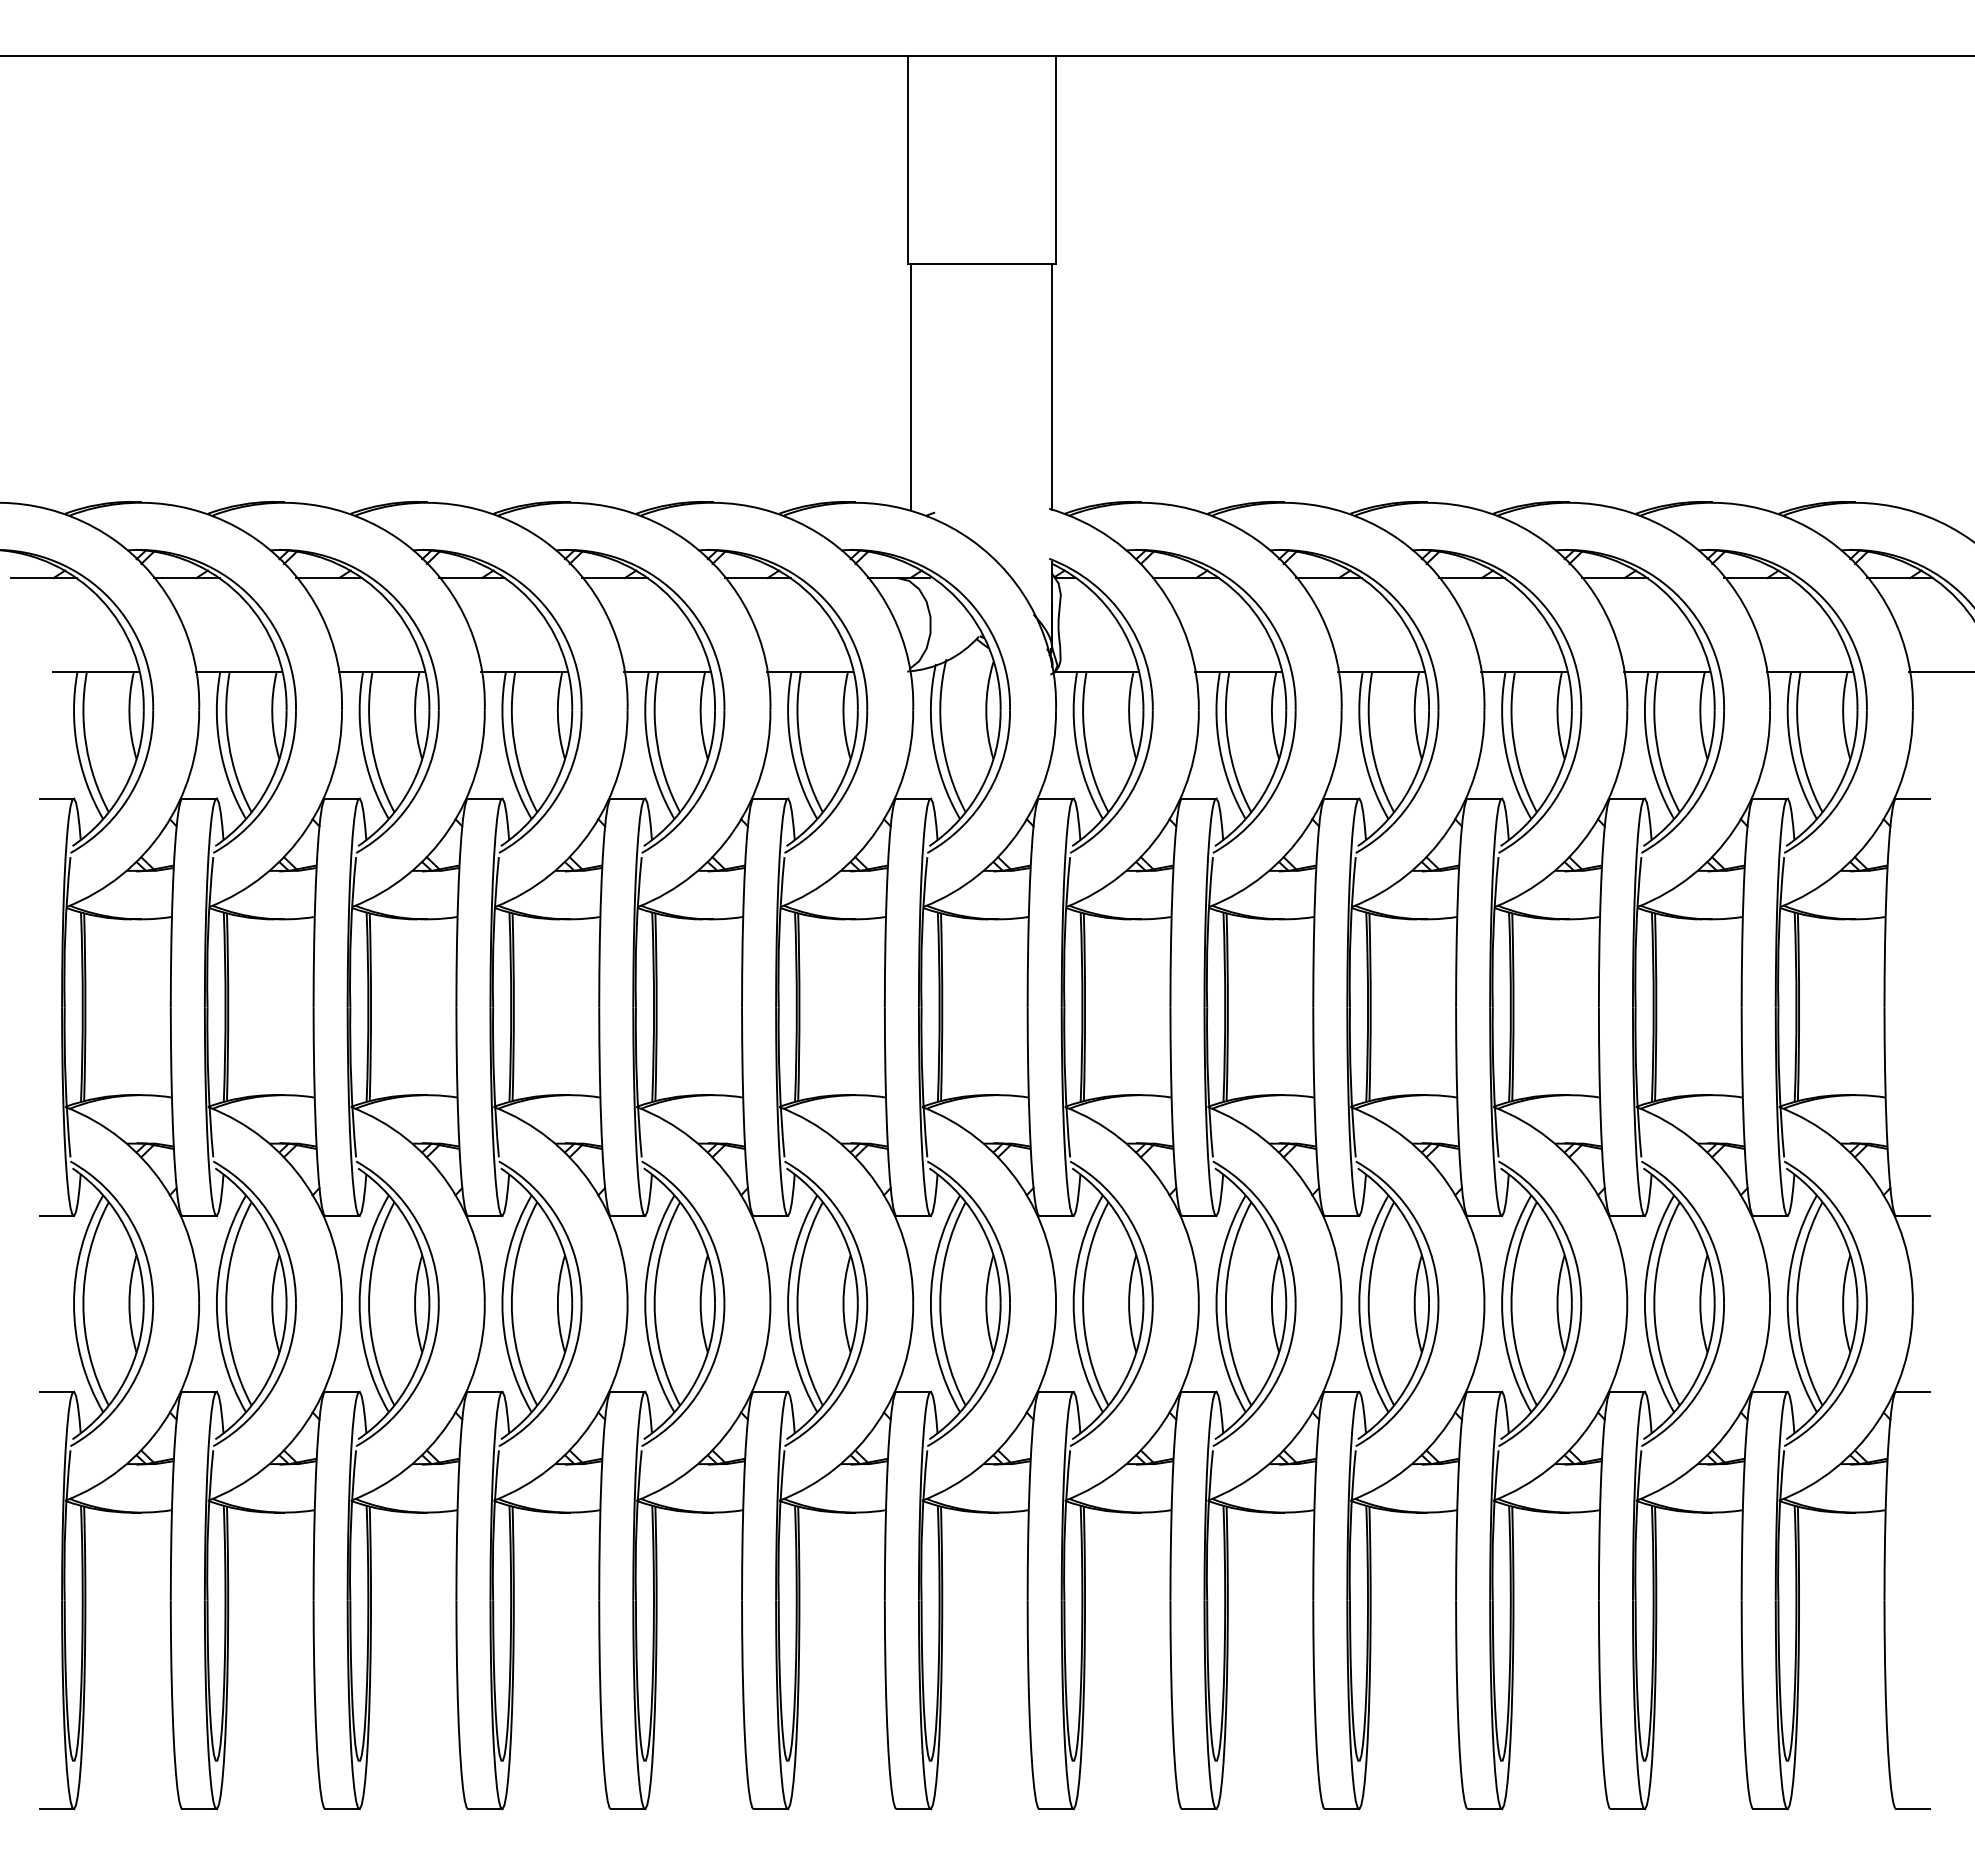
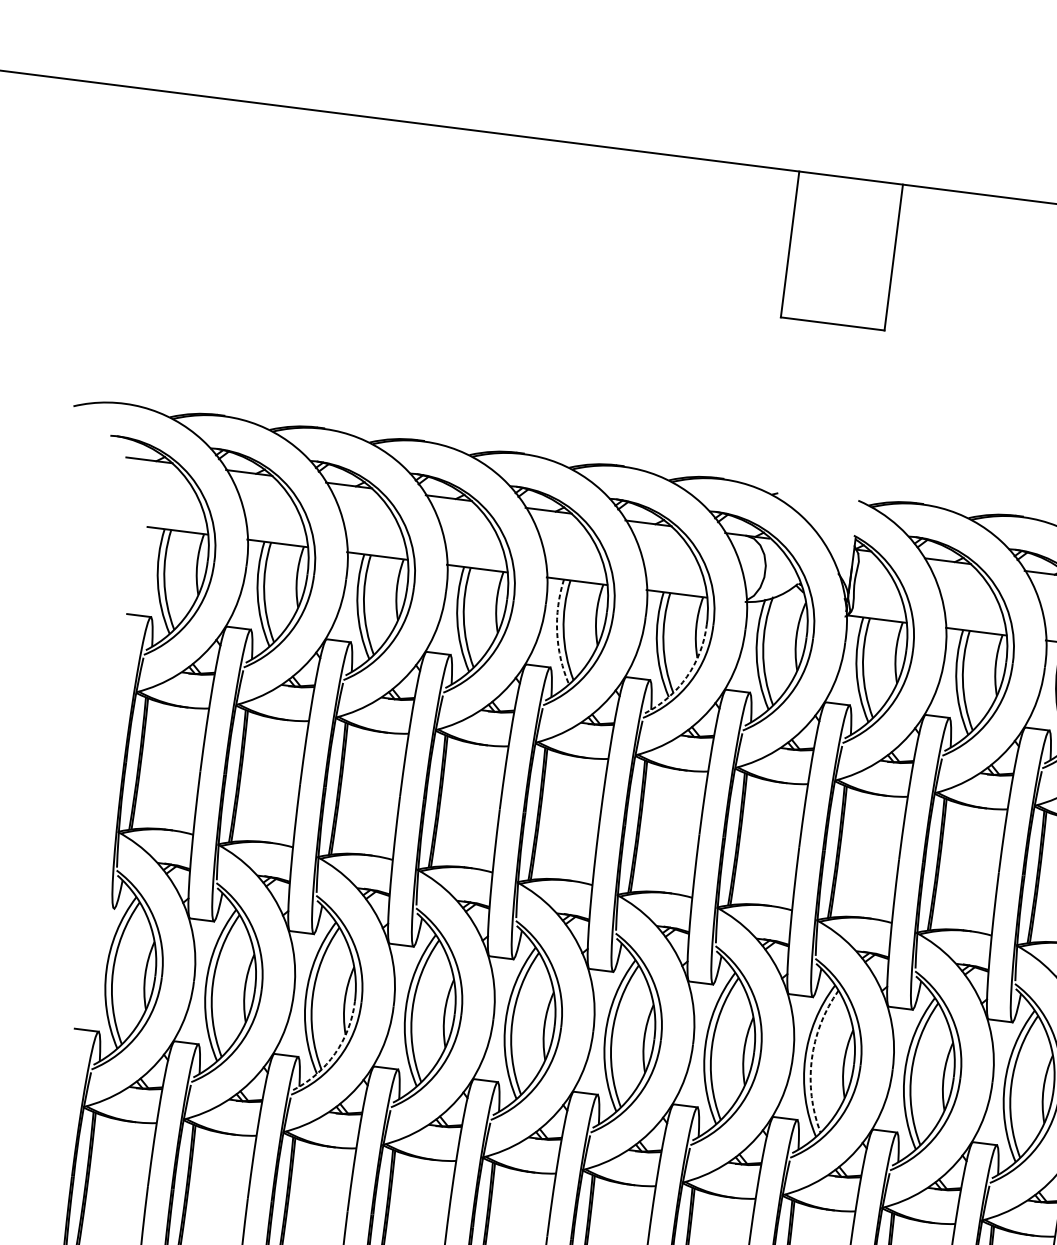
line: (1052, 386) -> (871, 415), removed
line: (911, 387) -> (772, 403), removed
arc: (648, 748) -> (557, 632), solid -> dashed
arc: (839, 787) -> (687, 676), solid -> dashed
line: (56, 1216) -> (102, 907), removed
arc: (1083, 1303) -> (812, 1059), solid -> dashed
arc: (410, 1380) -> (334, 1053), solid -> dashed

